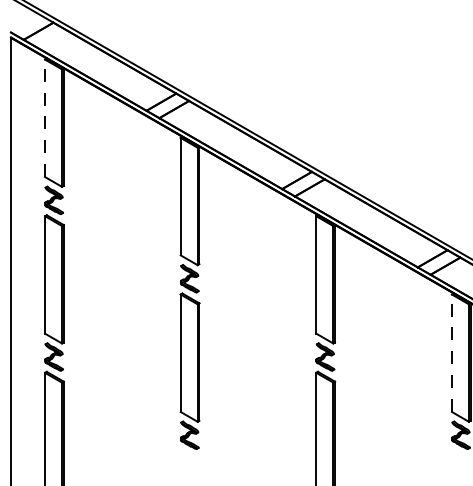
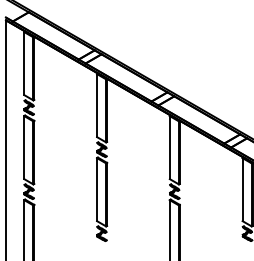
line: (45, 118) -> (24, 63), dashed -> solid
line: (451, 352) -> (242, 189), dashed -> solid

